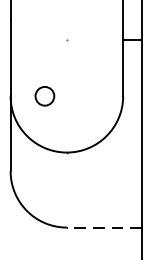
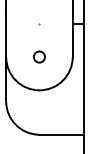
circle: (44, 95) -> (39, 56), moved
line: (104, 227) -> (61, 134), dashed -> solid

